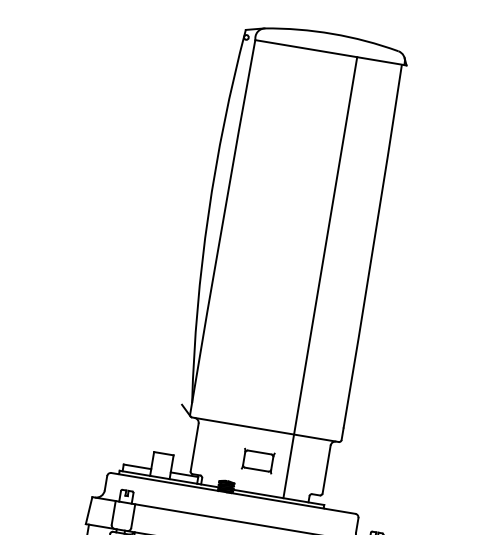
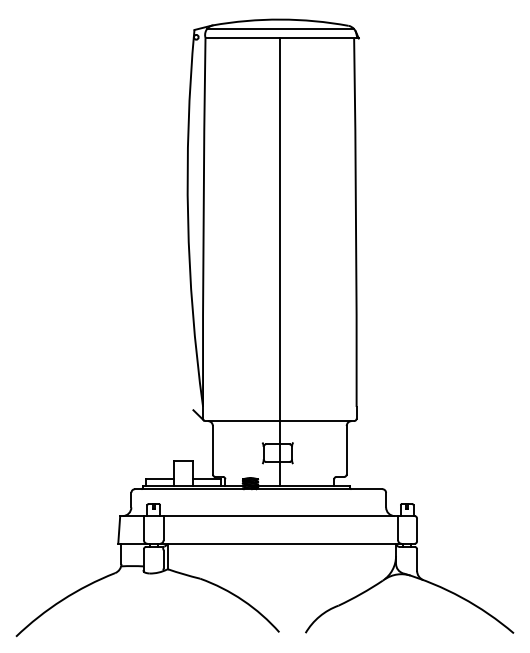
line: (330, 43) -> (280, 29), added
line: (320, 277) -> (279, 261), moved

